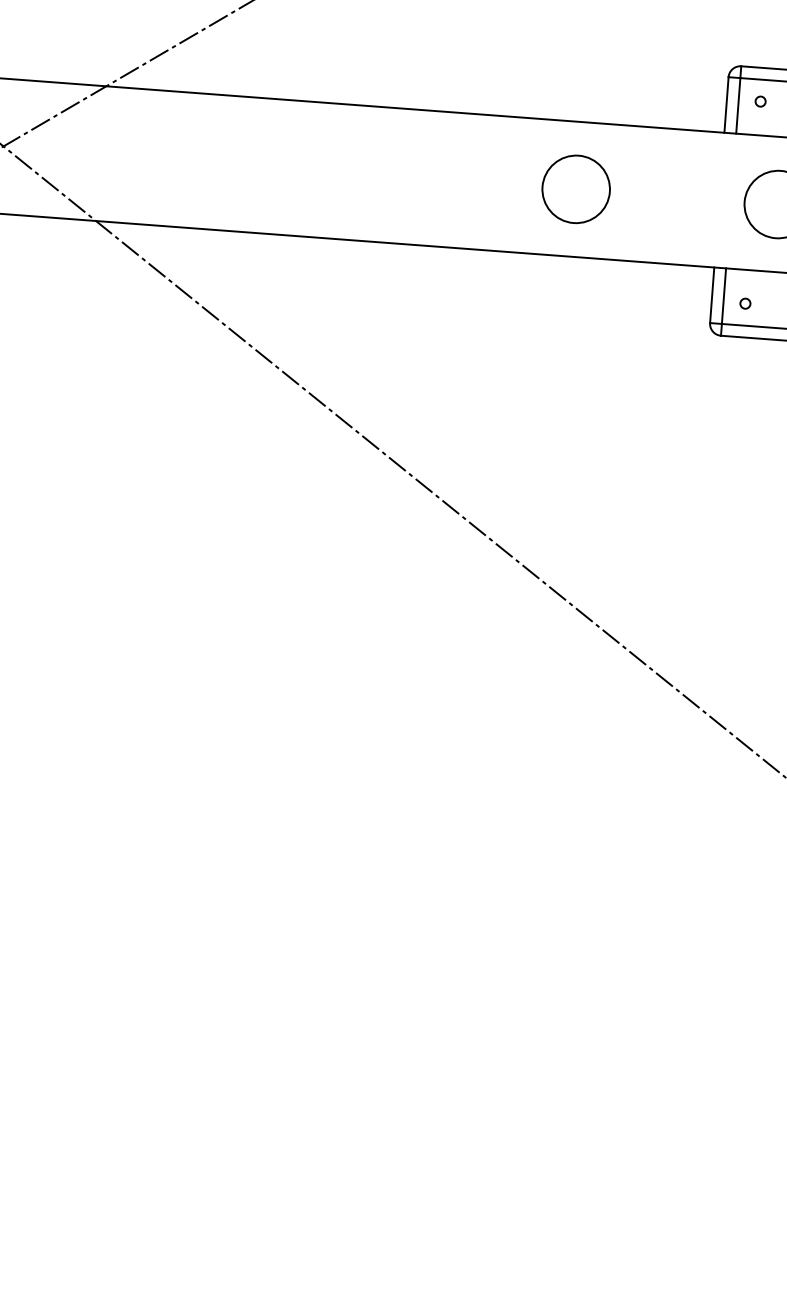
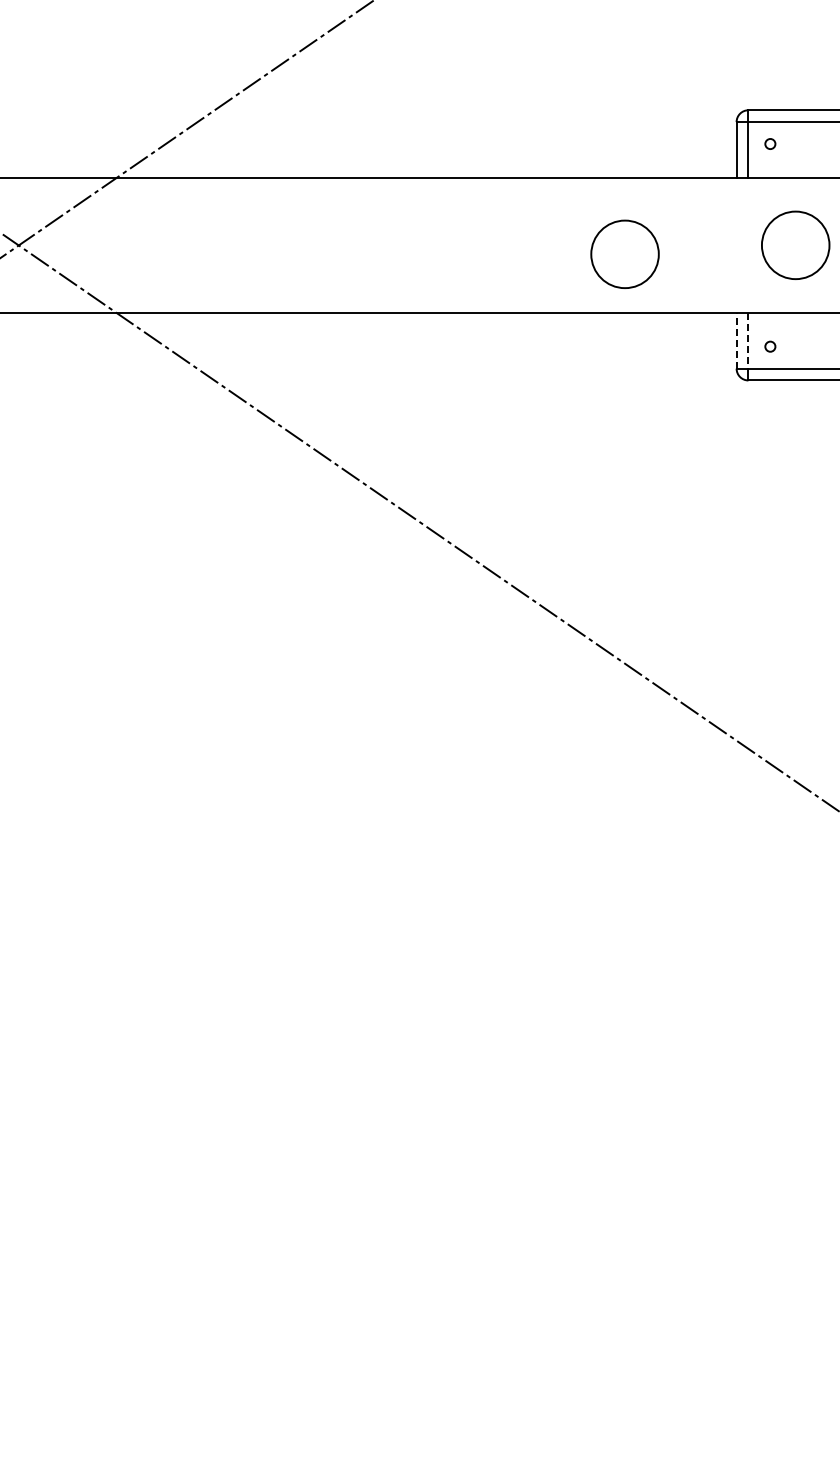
circle: (575, 188) -> (624, 253), moved
line: (712, 294) -> (736, 340), solid -> dashed
line: (724, 295) -> (748, 340), solid -> dashed

